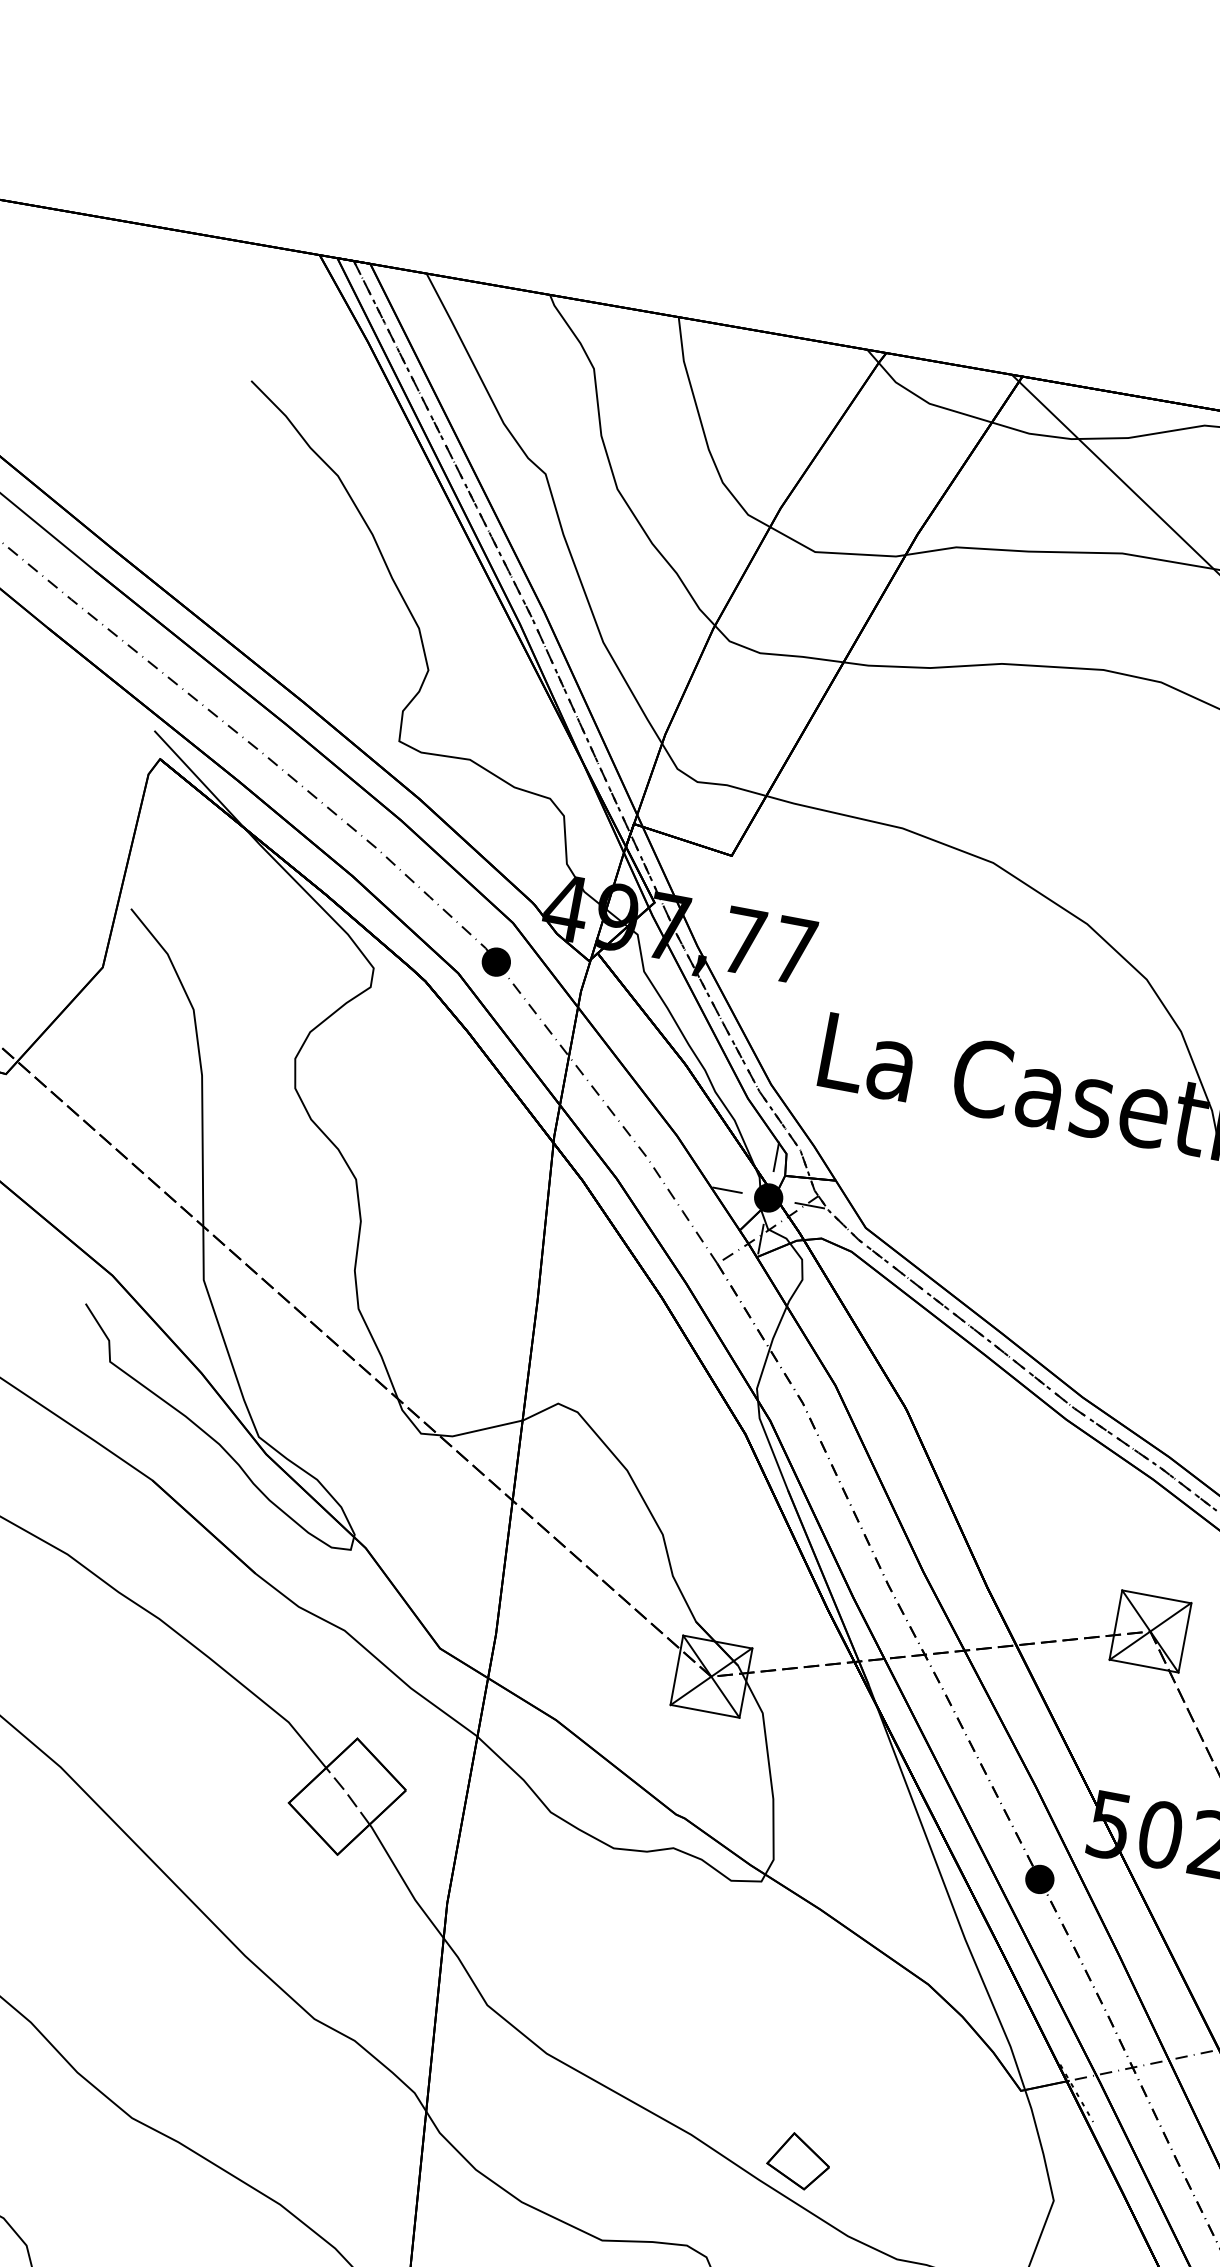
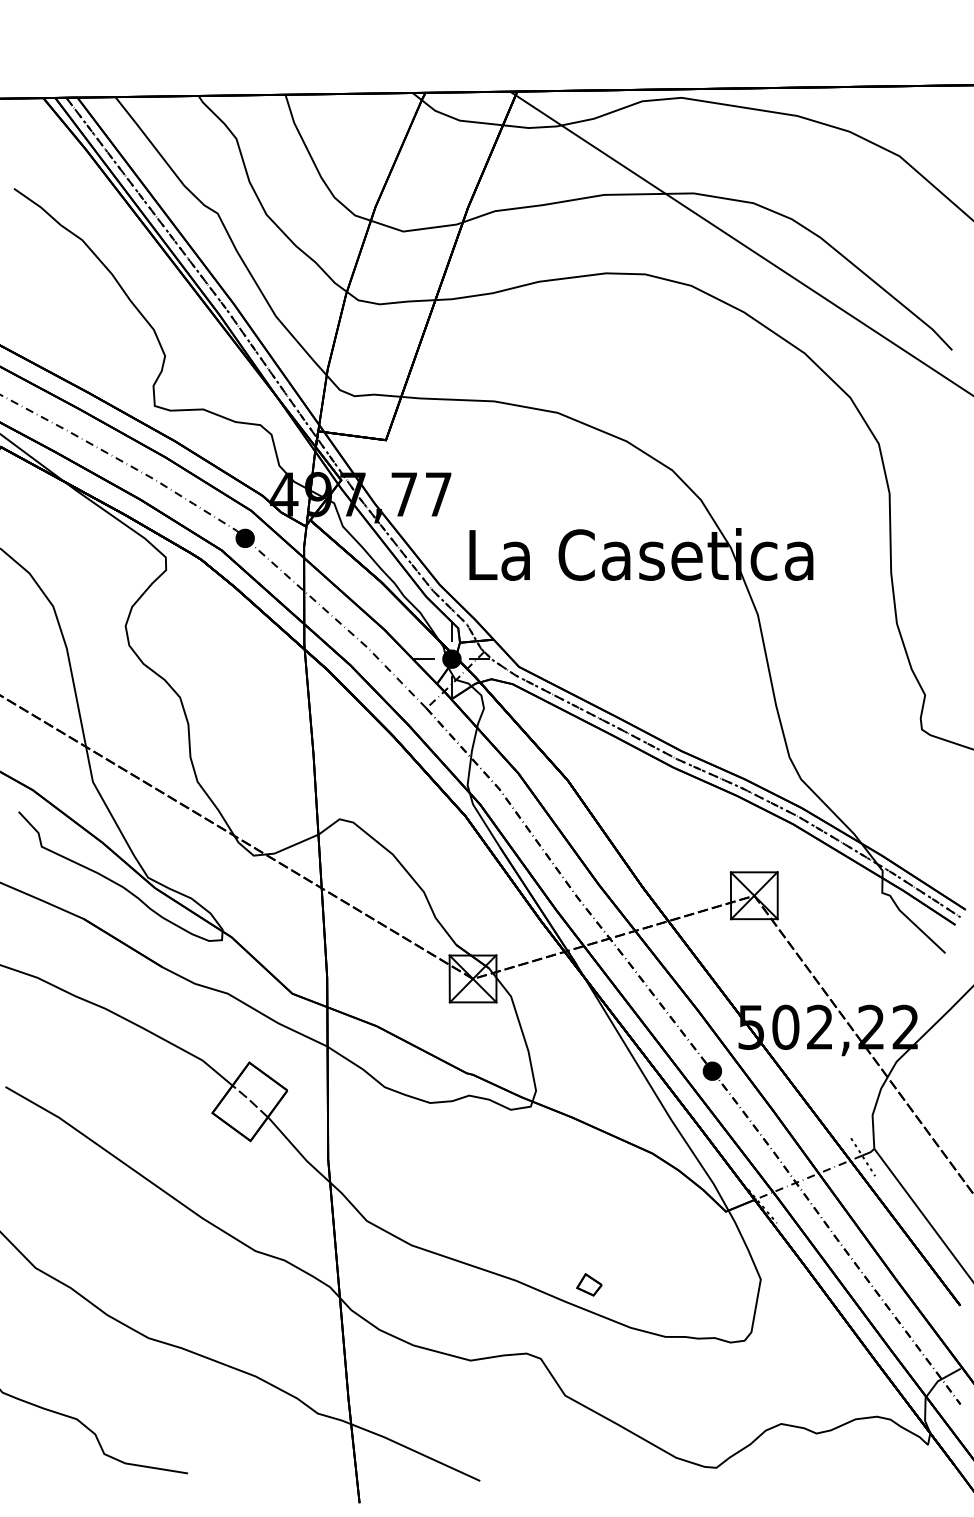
part: (799, 2160) -> (589, 1284), size x0.6

